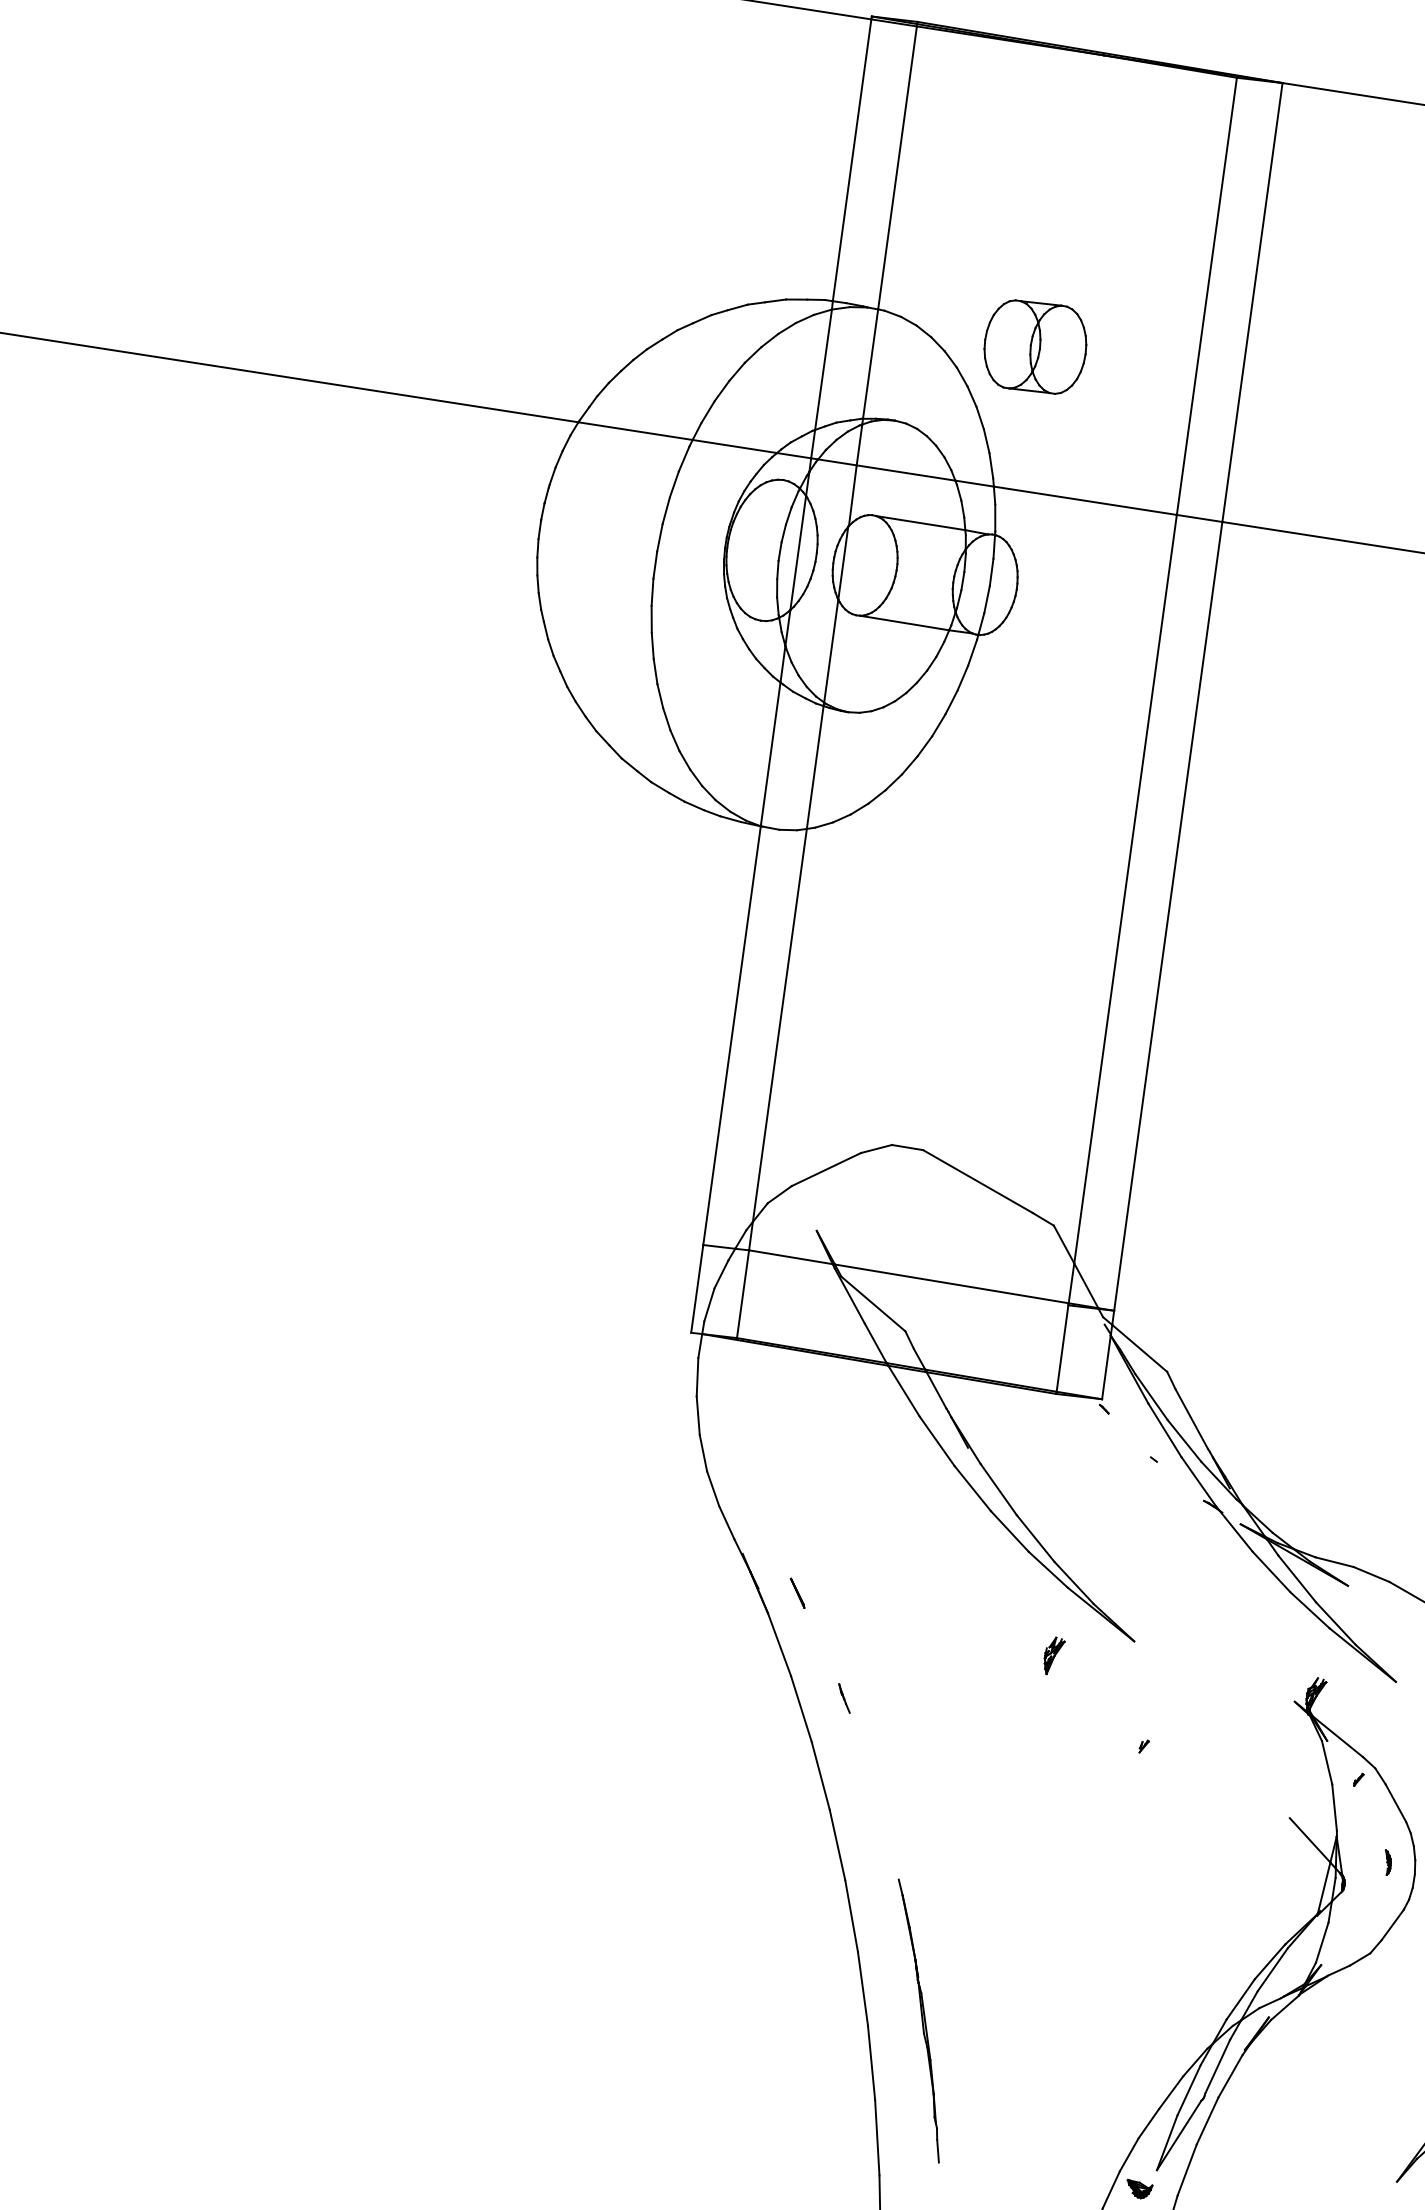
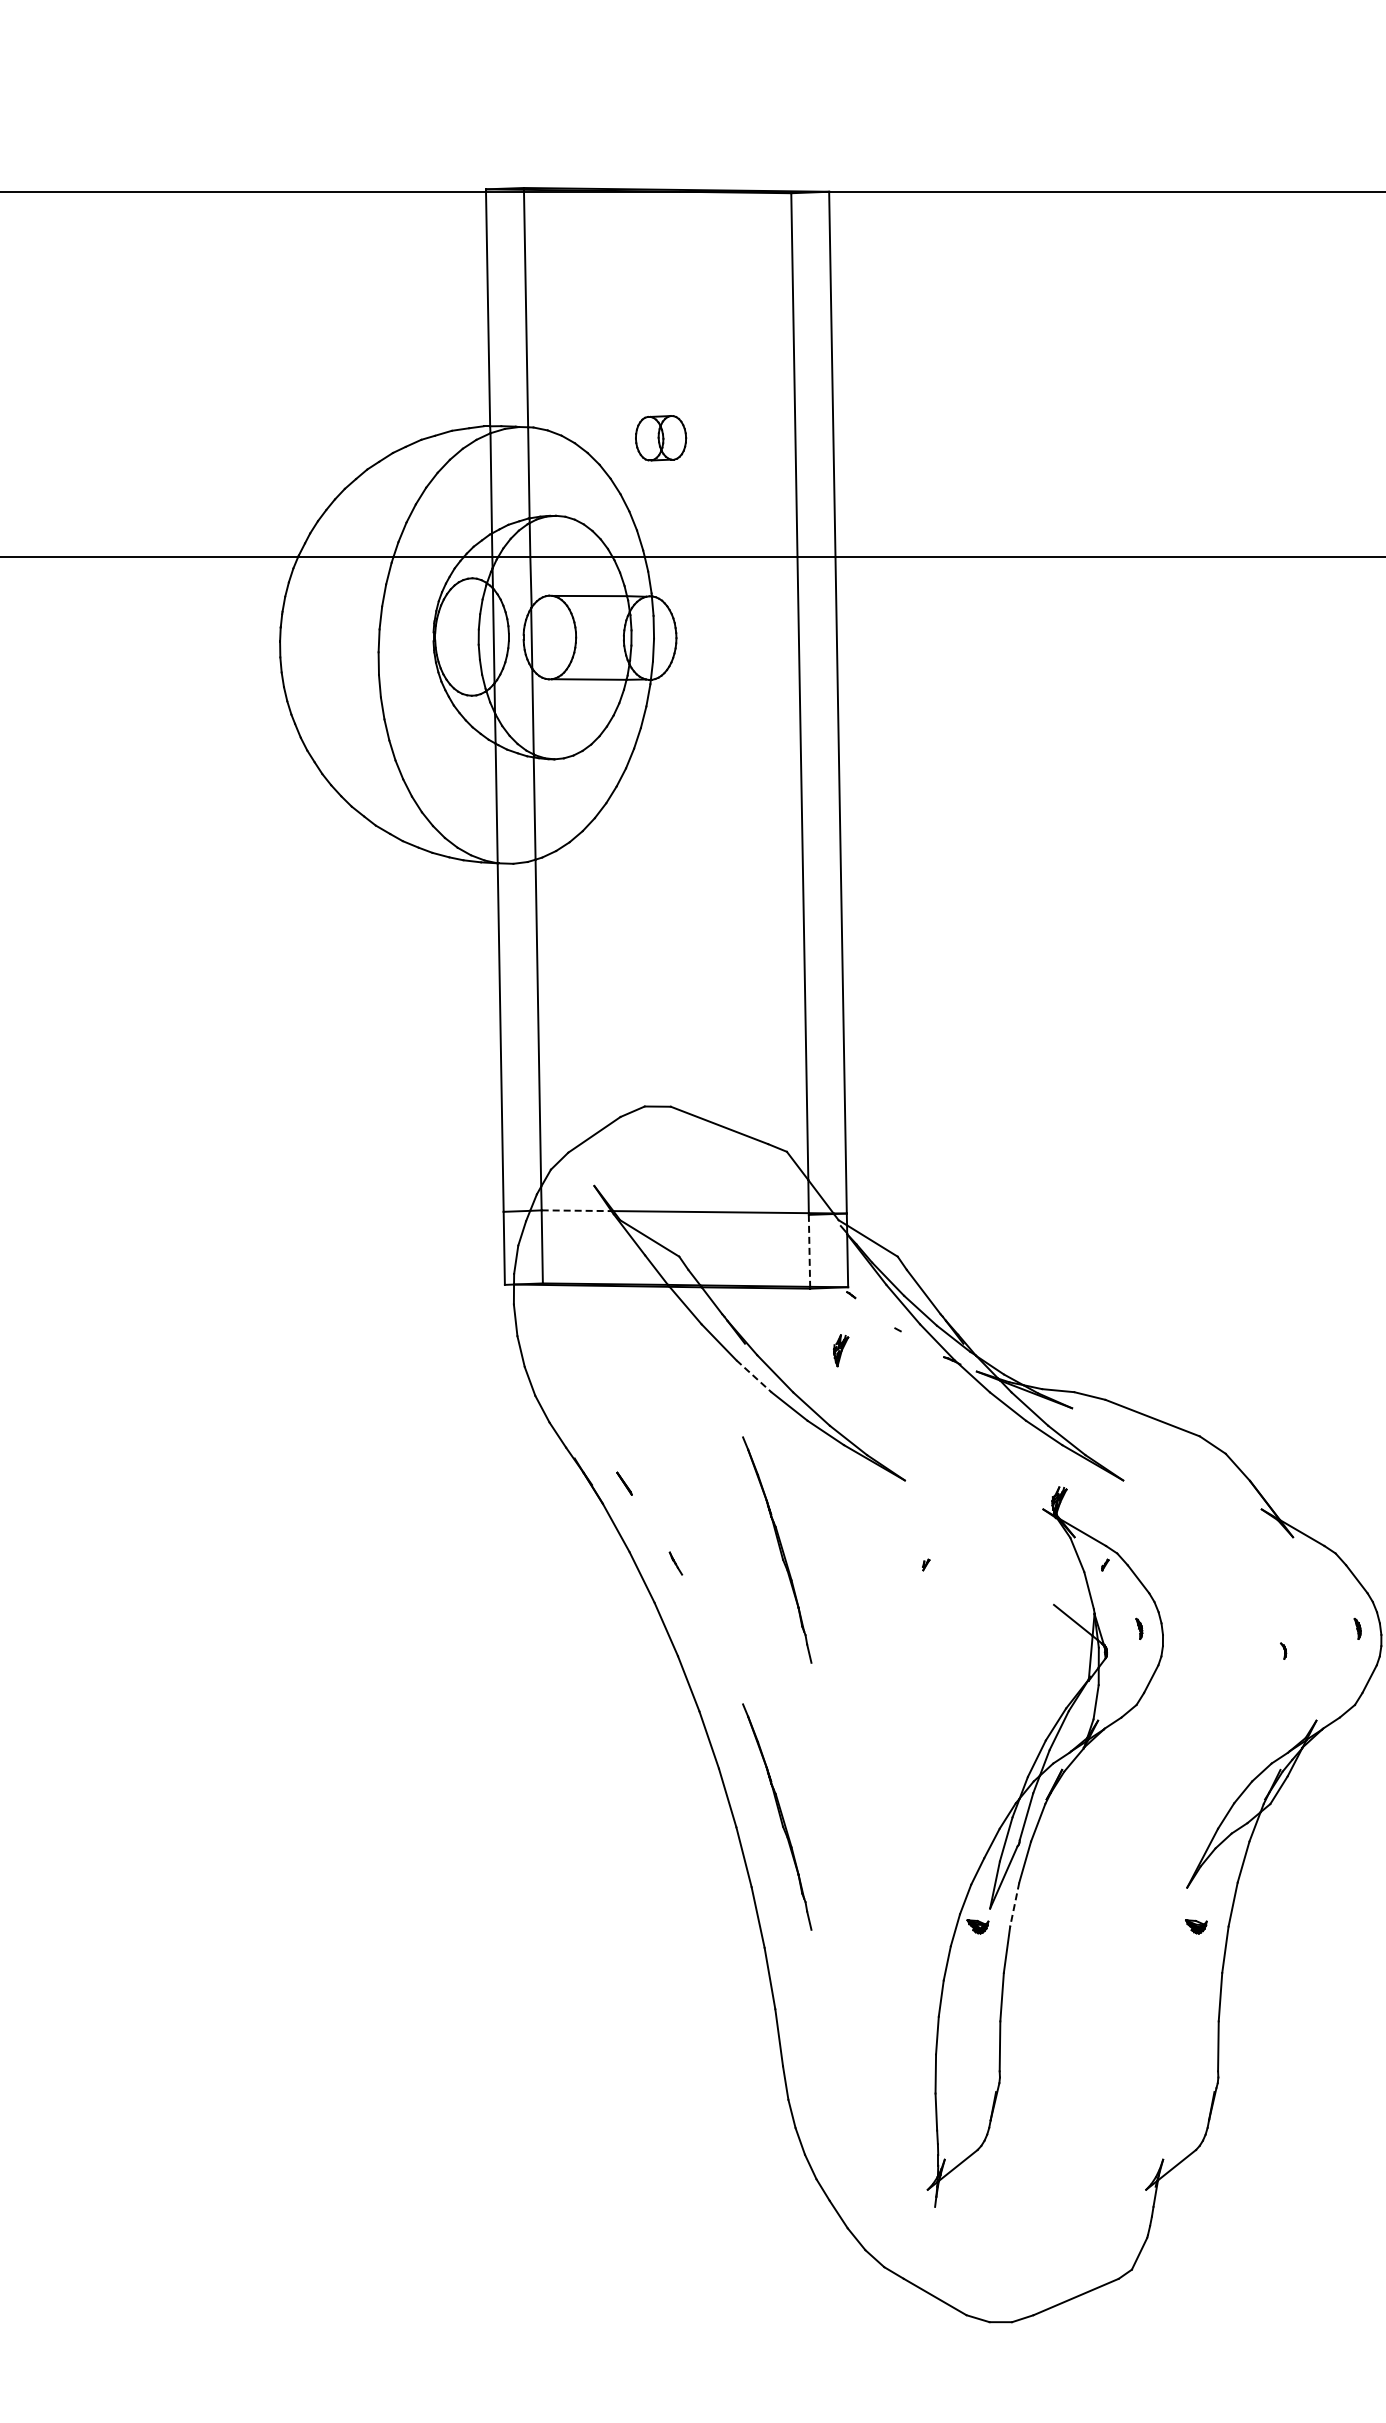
part: (1034, 347) -> (660, 438), size x0.6
line: (790, 1256) -> (576, 1210), solid -> dashed
line: (1062, 1348) -> (809, 1250), solid -> dashed
line: (973, 1488) -> (754, 1376), solid -> dashed
part: (1054, 1656) -> (841, 1350), moved
part: (968, 1700) -> (777, 1549), added
line: (1186, 2171) -> (1014, 1905), solid -> dashed

